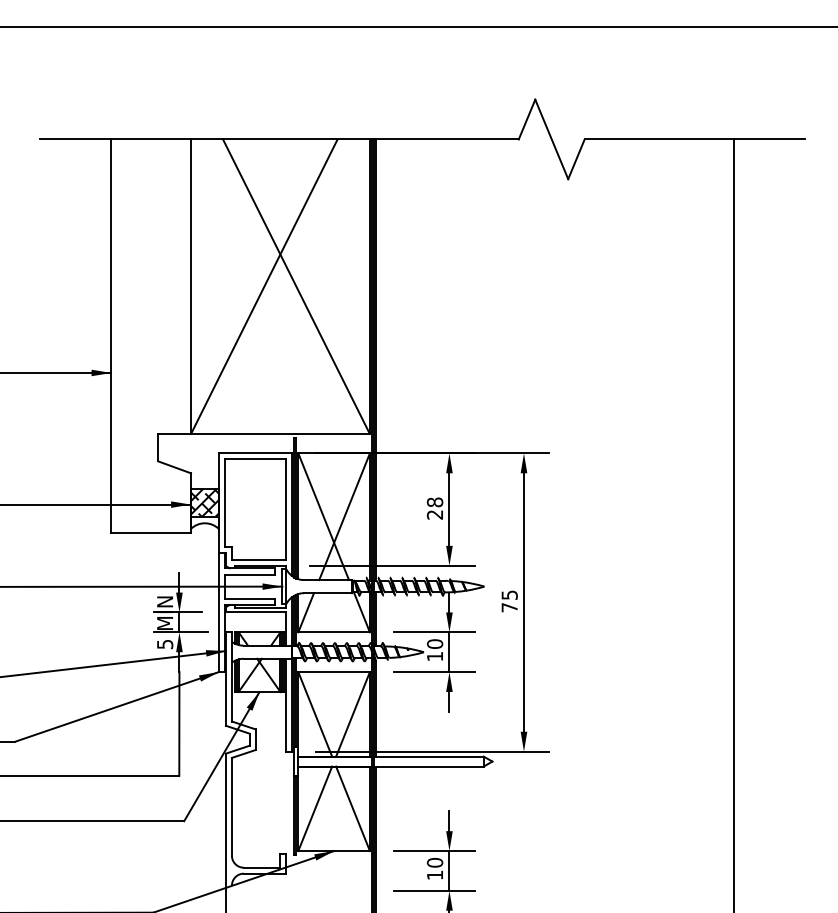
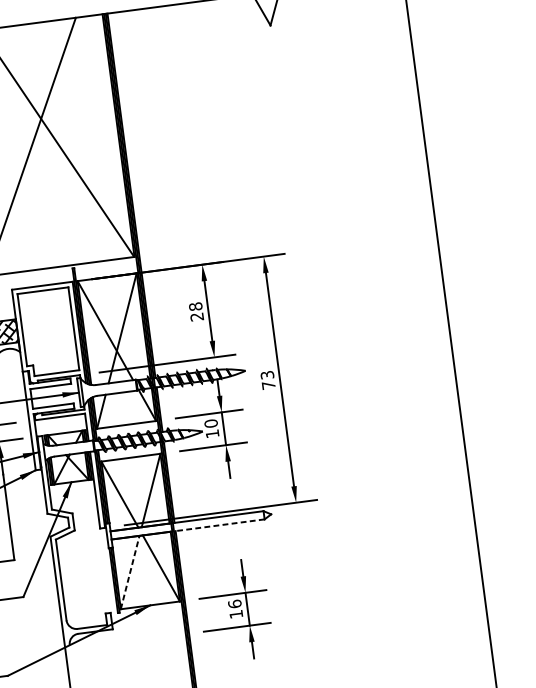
text: (508, 594) -> (266, 374), 75 -> 73
line: (428, 766) -> (219, 525), solid -> dashed
line: (315, 808) -> (130, 572), solid -> dashed
text: (434, 862) -> (234, 603), 10 -> 16

